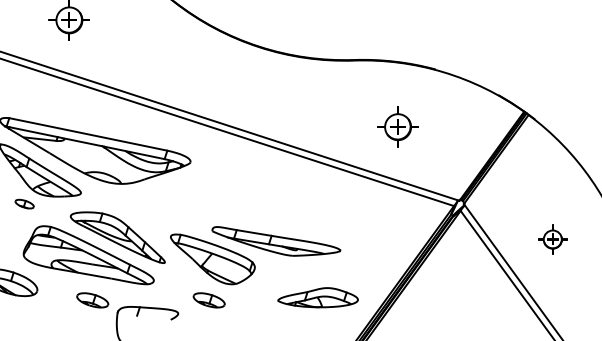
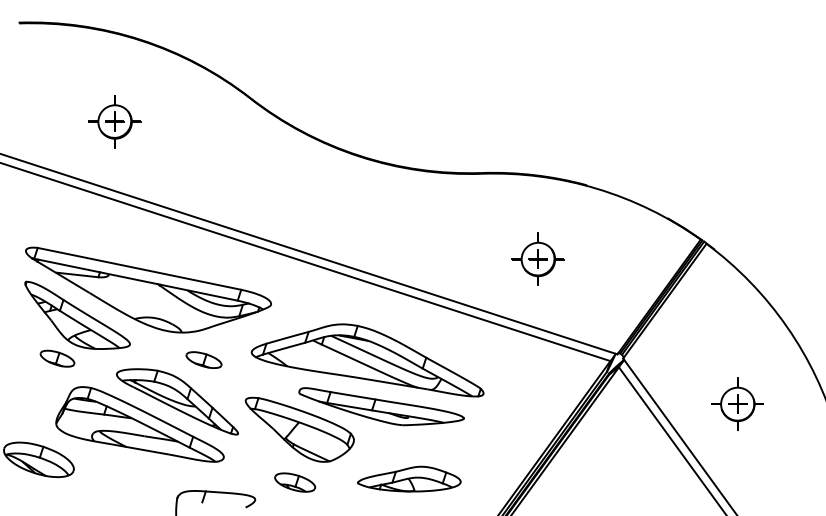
part: (24, 204) -> (57, 358), size x1.43
part: (138, 204) -> (203, 359), added
part: (265, 205) -> (367, 360), added
part: (552, 238) -> (737, 403), size x1.43
part: (318, 297) -> (409, 478), moved
part: (93, 300) -> (145, 482), removed

